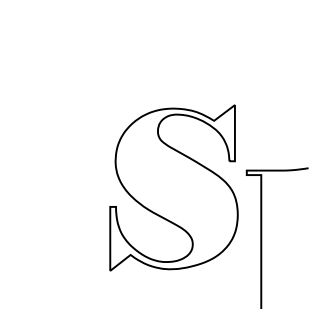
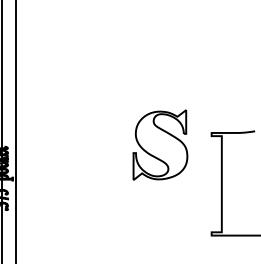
part: (174, 186) -> (160, 144), size x0.6

